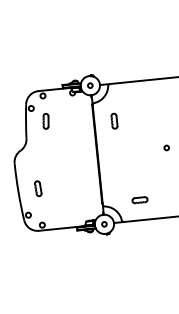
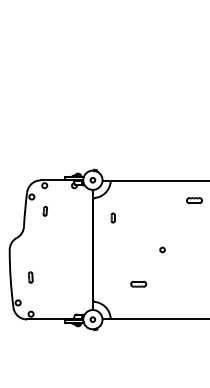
part: (113, 120) -> (112, 217), size x0.6
part: (46, 121) -> (45, 211), size x0.6
part: (38, 188) -> (30, 277), size x0.7
part: (139, 199) -> (138, 283), moved

